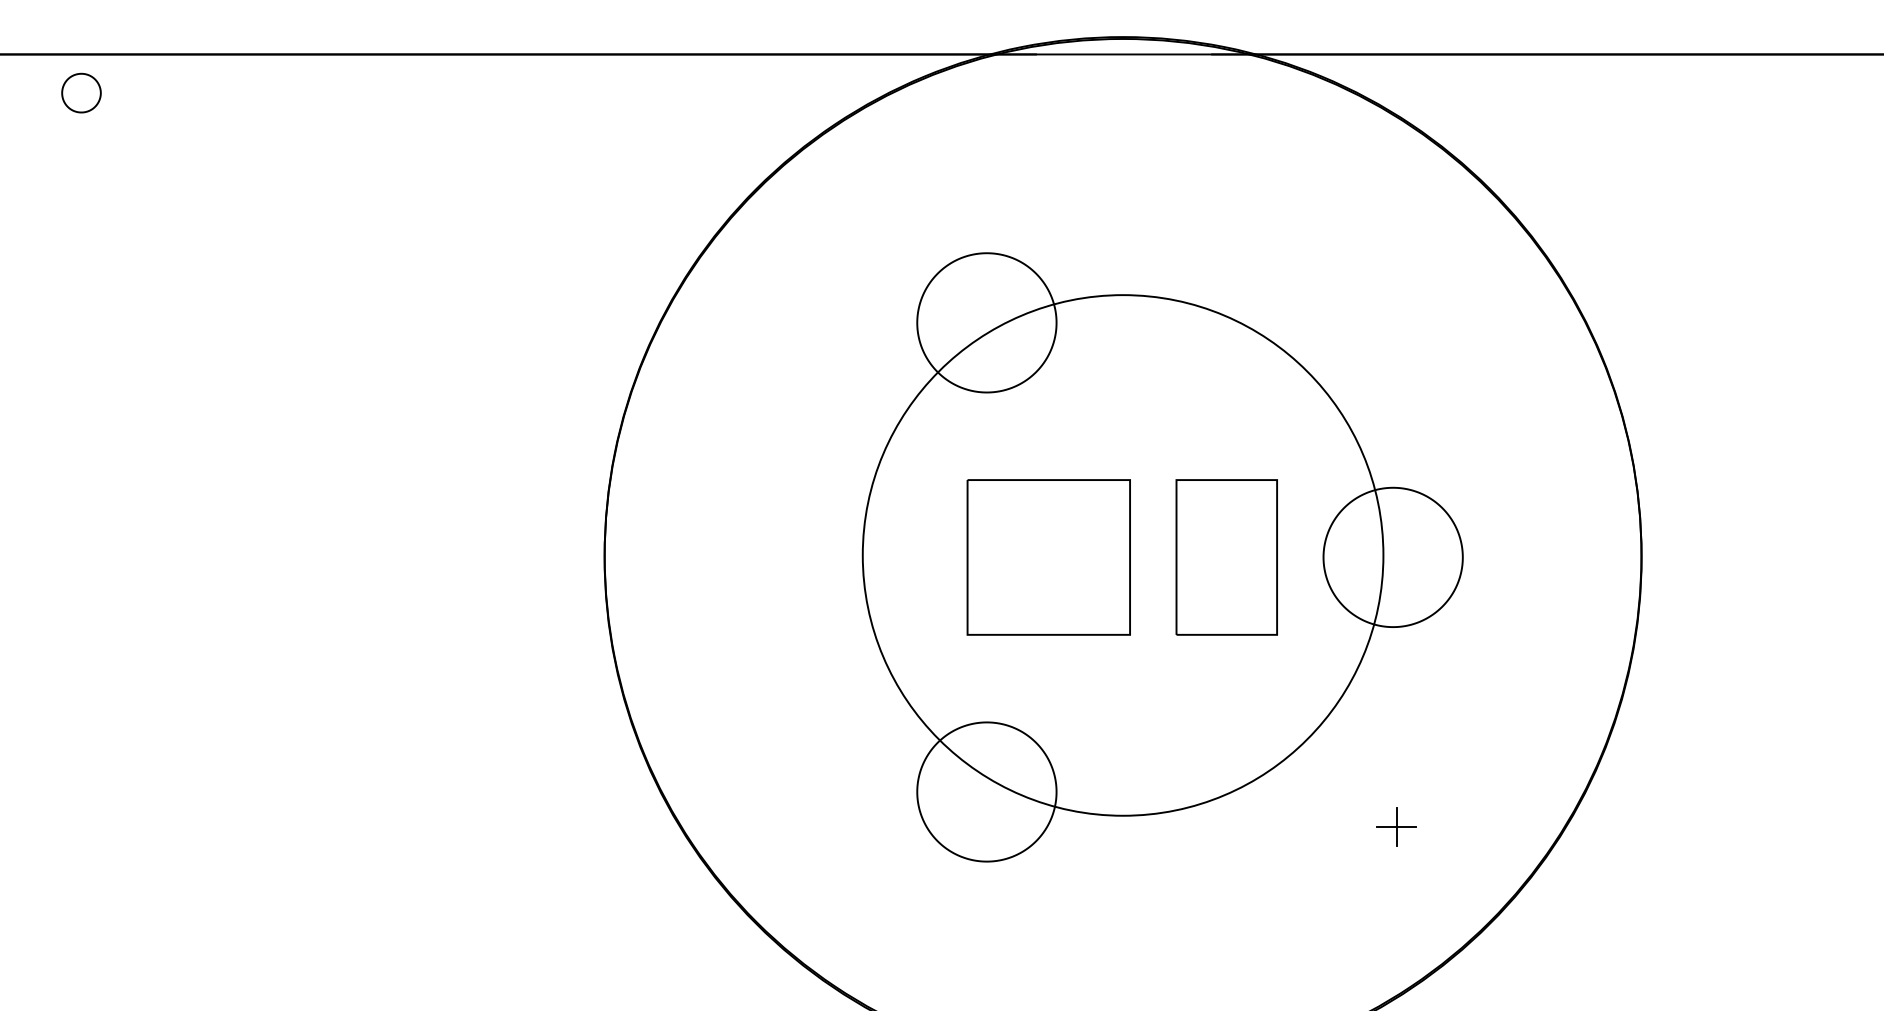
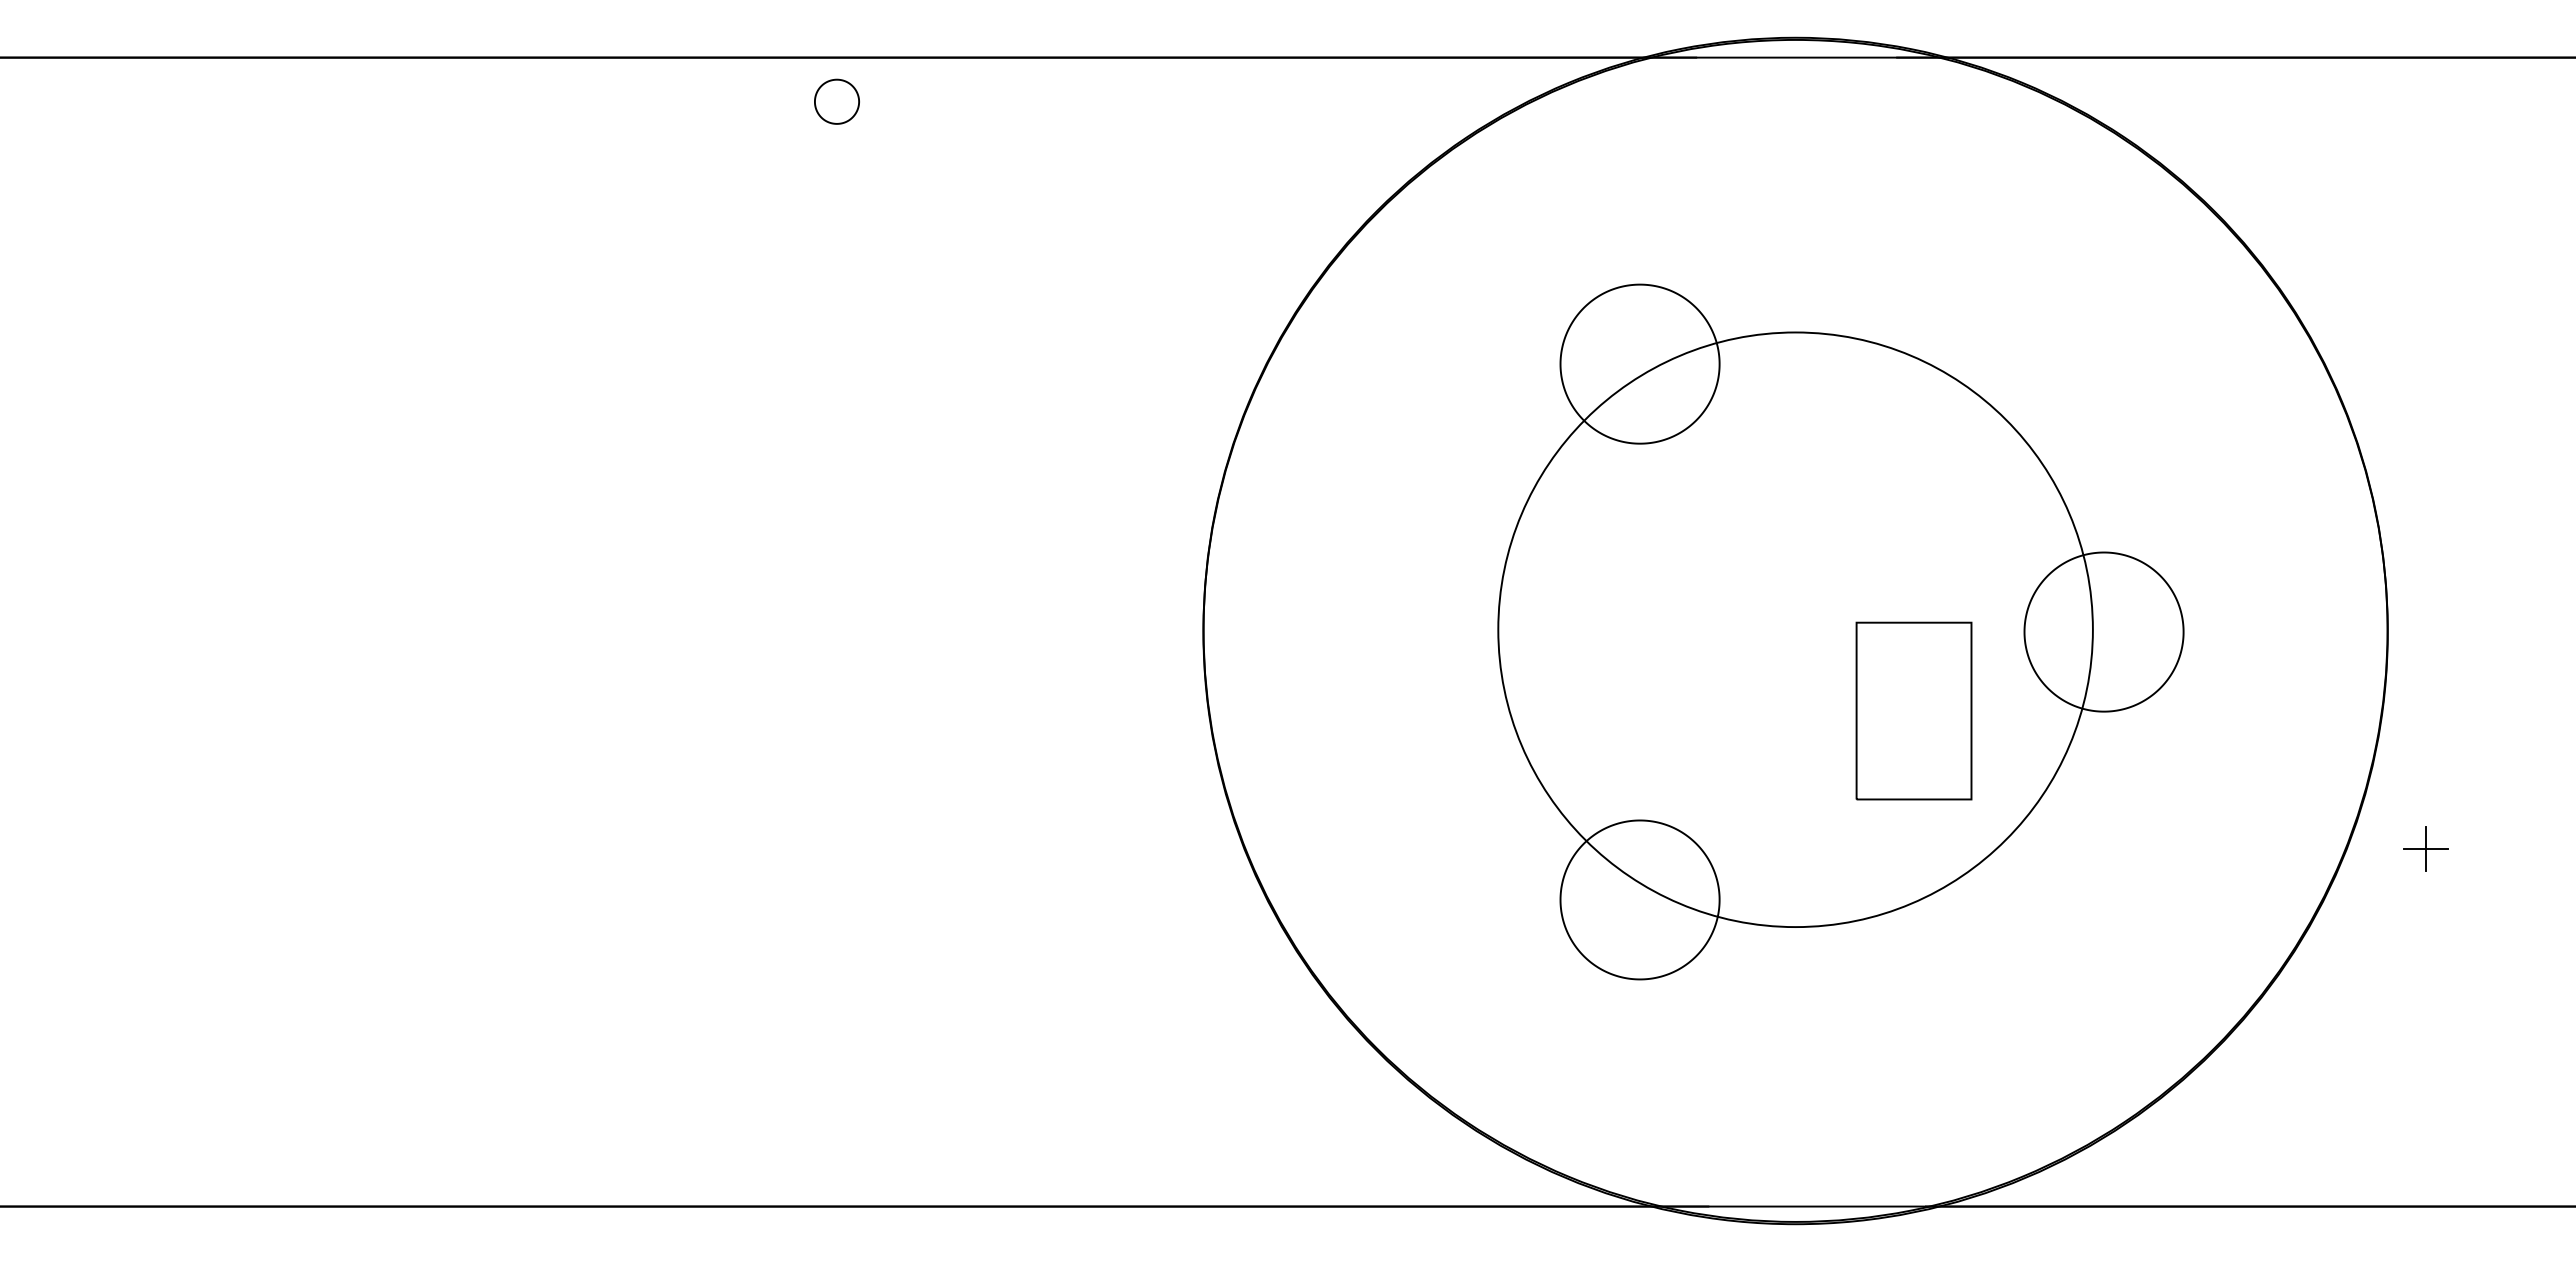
part: (81, 92) -> (836, 101), moved
part: (1048, 556) -> (1710, 631), removed
part: (1226, 556) -> (1913, 710), moved
part: (1396, 826) -> (2425, 848), moved

